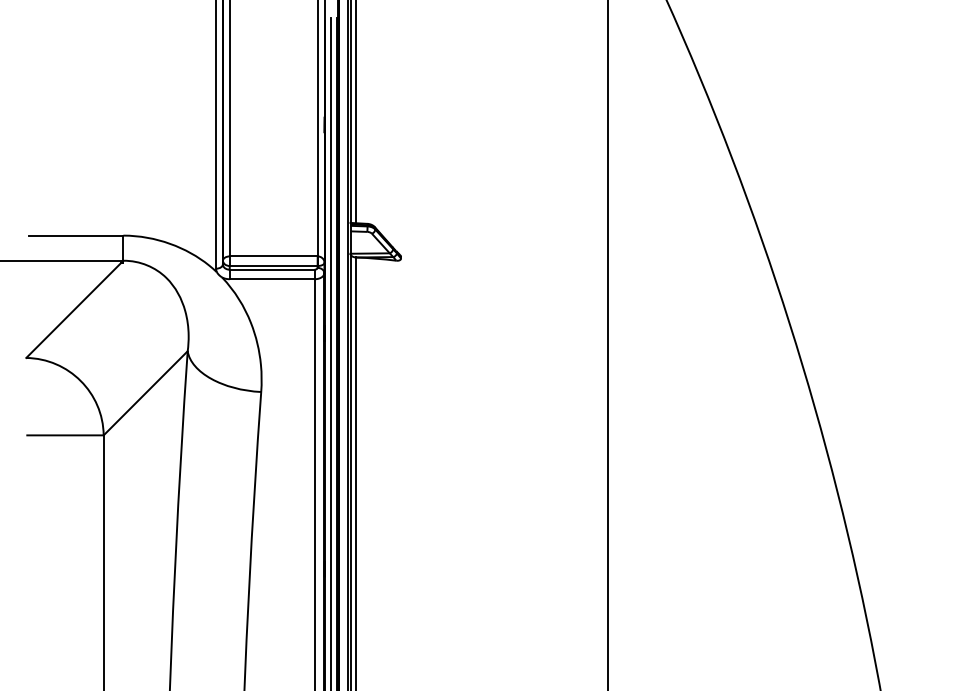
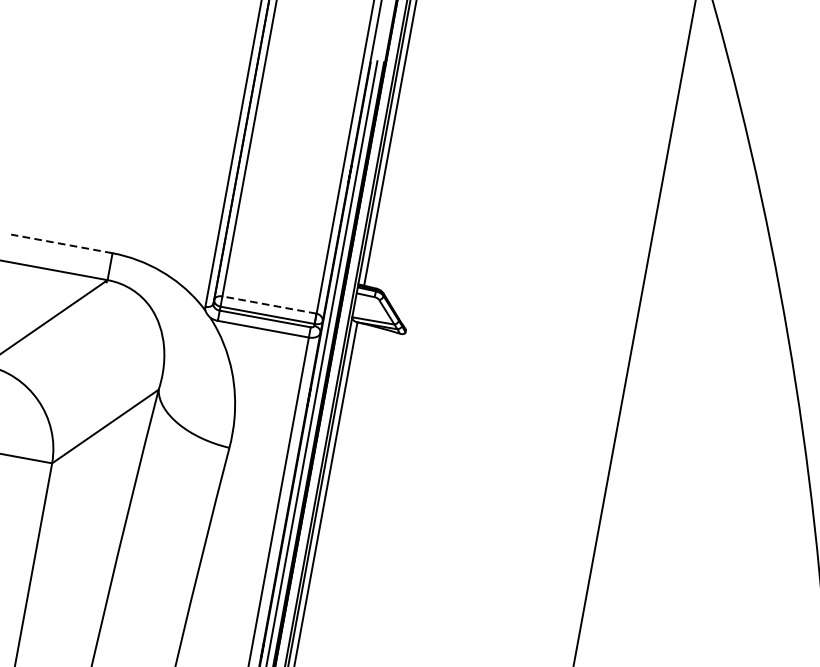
line: (75, 235) -> (61, 243), solid -> dashed
line: (273, 256) -> (269, 305), solid -> dashed

